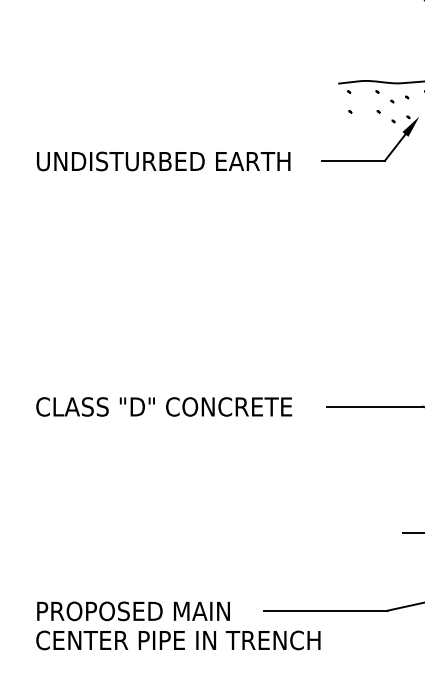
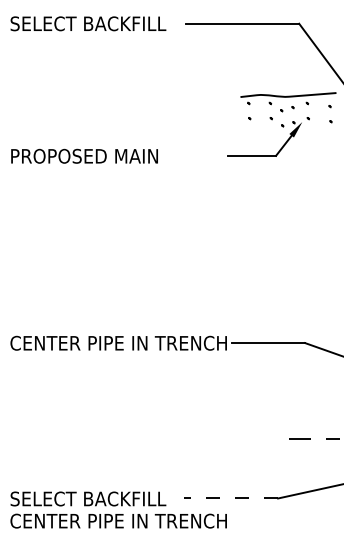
text: (163, 160) -> (107, 155), UNDISTURBED EARTH -> PROPOSED MAIN
text: (187, 405) -> (125, 342), CLASS "D" CONCRETE -> CENTER PIPE IN TRENCH
text: (138, 610) -> (88, 498), PROPOSED MAIN -> SELECT BACKFILL
line: (325, 610) -> (230, 498), solid -> dashed

